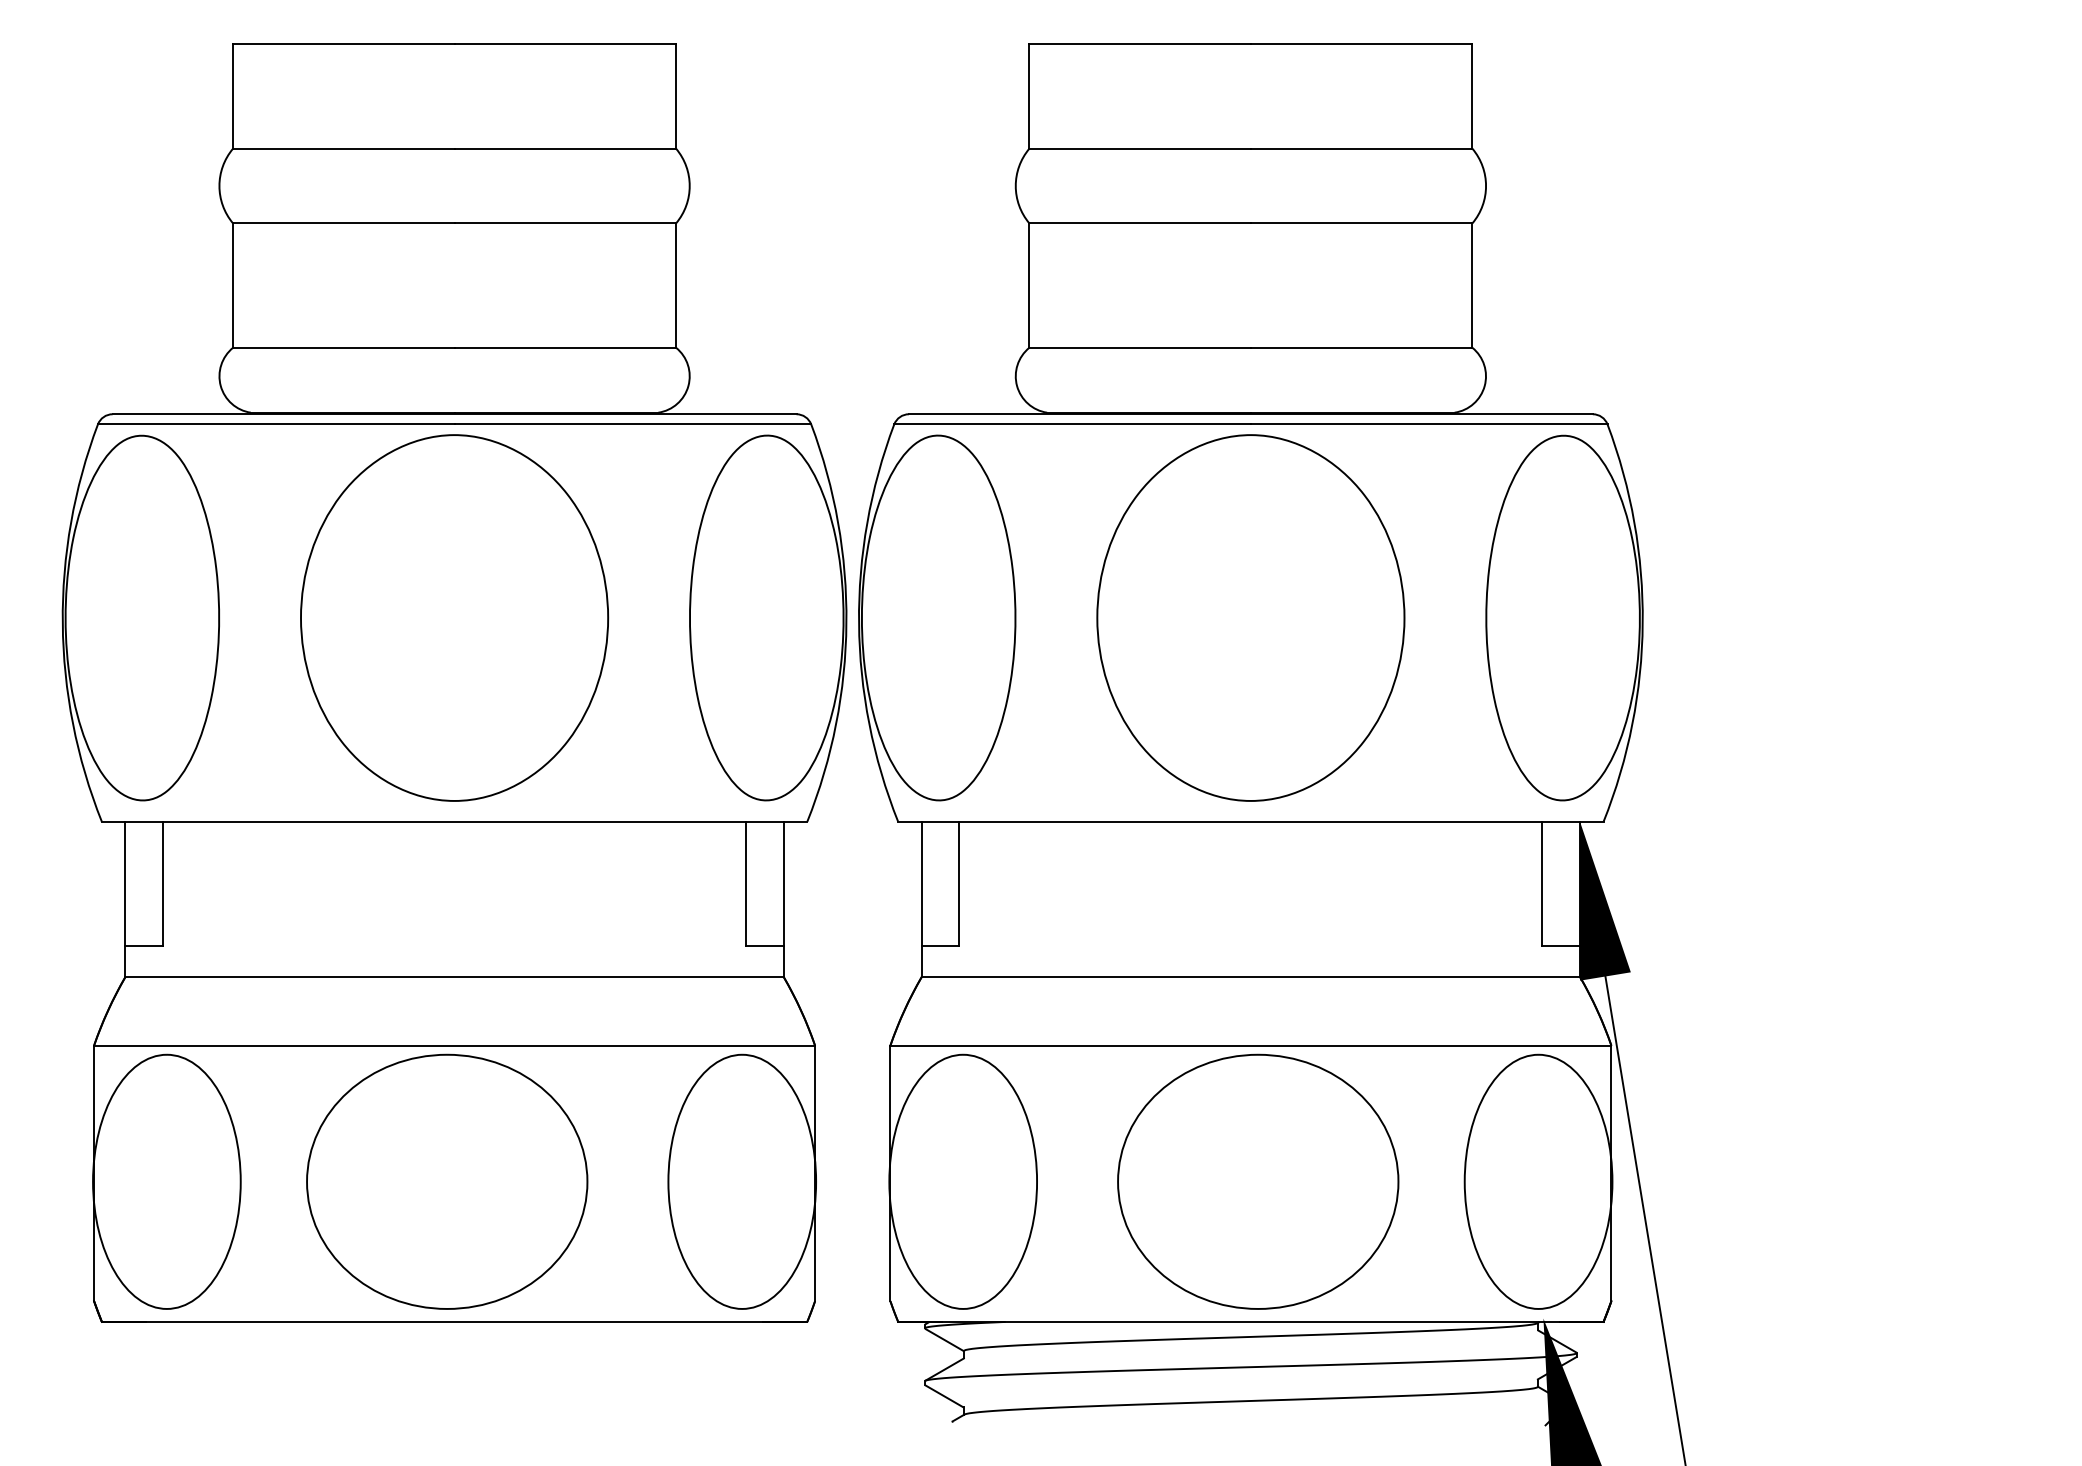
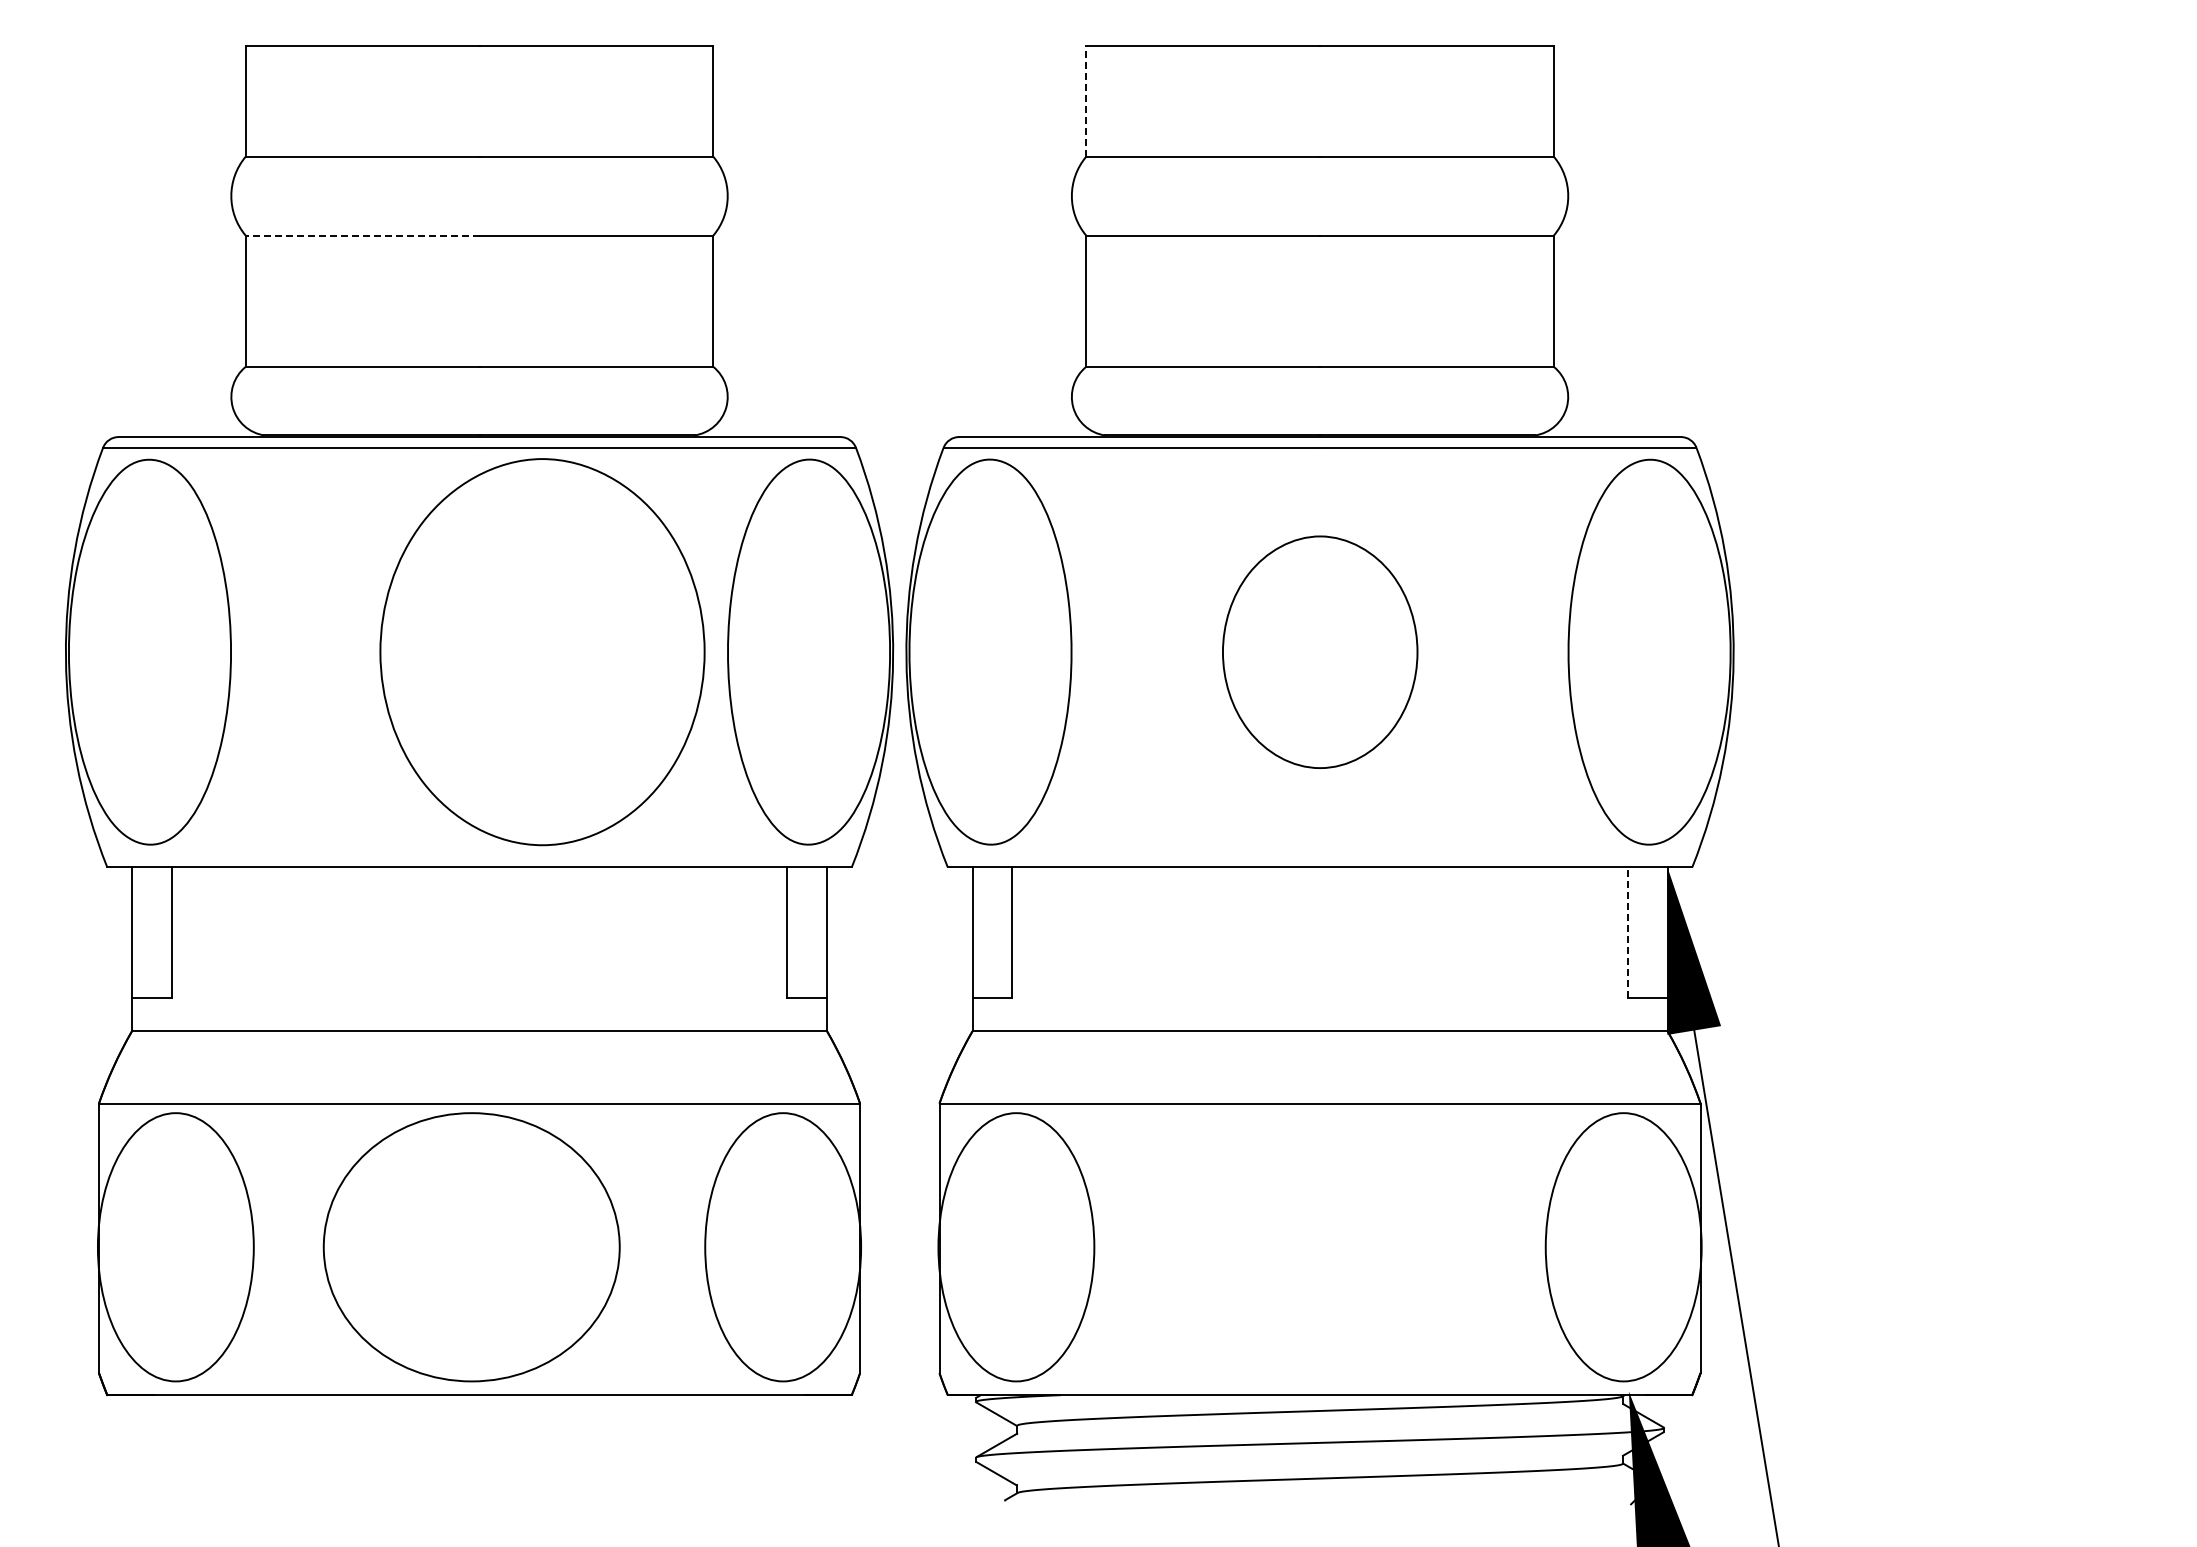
line: (1029, 96) -> (1086, 101), solid -> dashed
line: (343, 223) -> (362, 235), solid -> dashed
part: (454, 618) -> (542, 652), moved
part: (1251, 618) -> (1320, 652), size x0.6
line: (1542, 883) -> (1627, 932), solid -> dashed
part: (1257, 1182) -> (1327, 1247), removed

